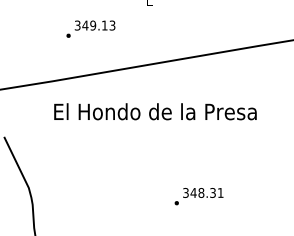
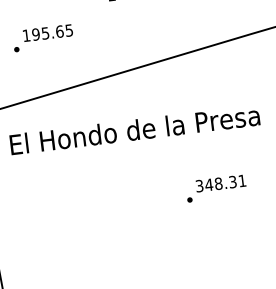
text: (94, 25) -> (47, 33), 349.13 -> 195.65
text: (198, 196) -> (215, 188), moved

